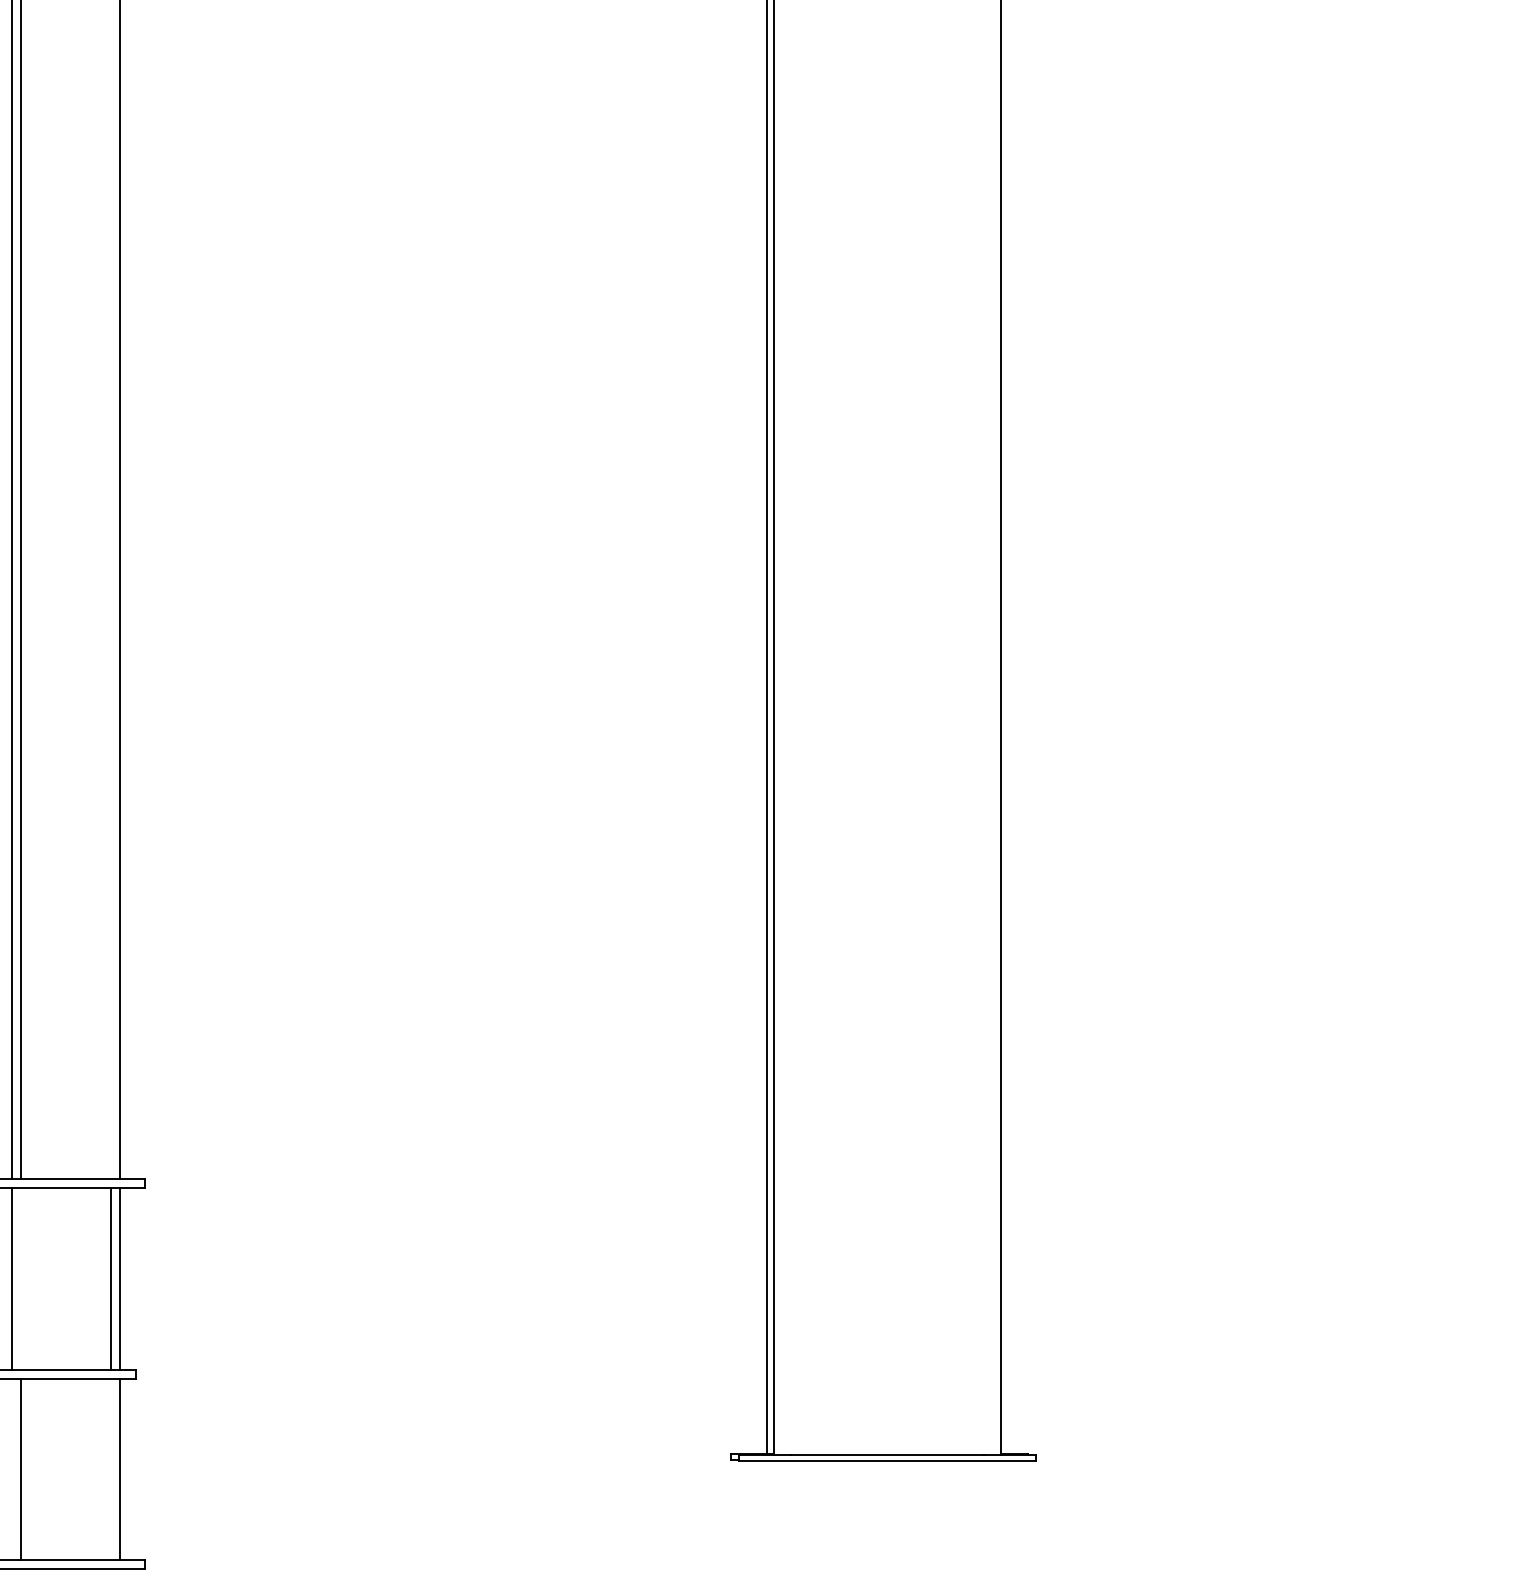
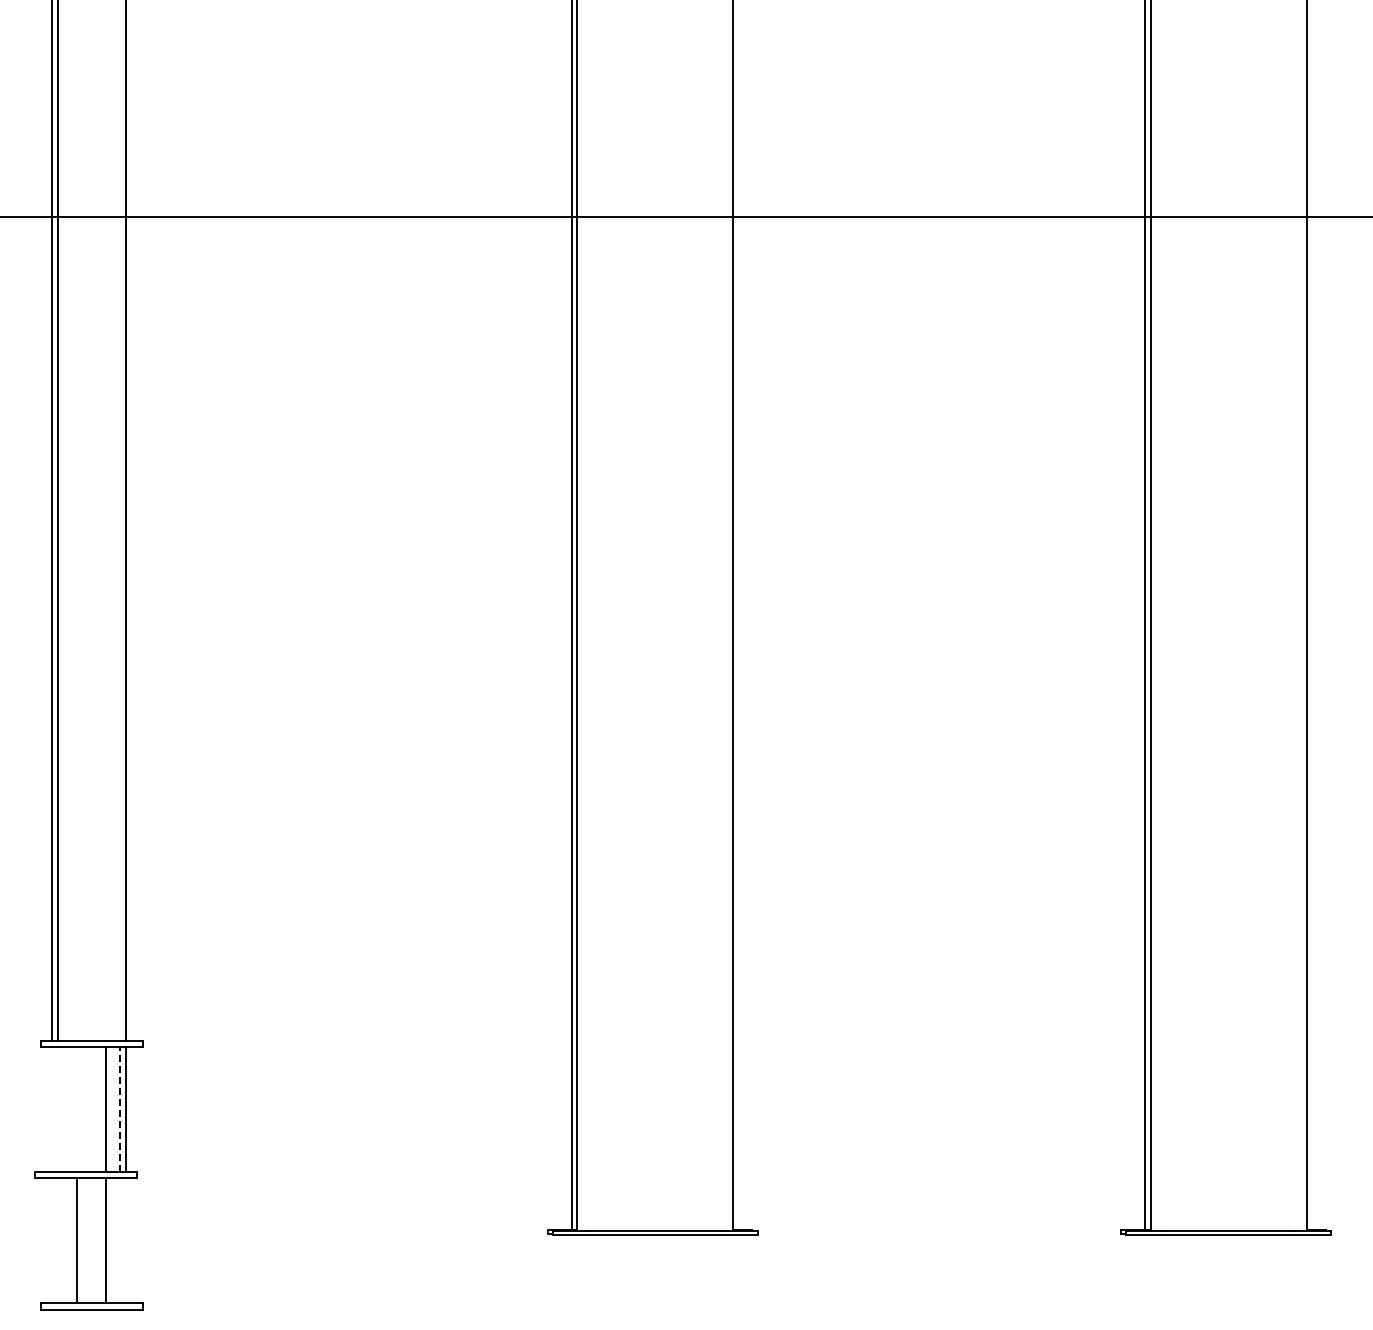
line: (11, 1278) -> (105, 1109), moved
line: (111, 1278) -> (120, 1109), solid -> dashed
line: (21, 1469) -> (106, 1240), moved
line: (120, 1469) -> (77, 1240), moved

